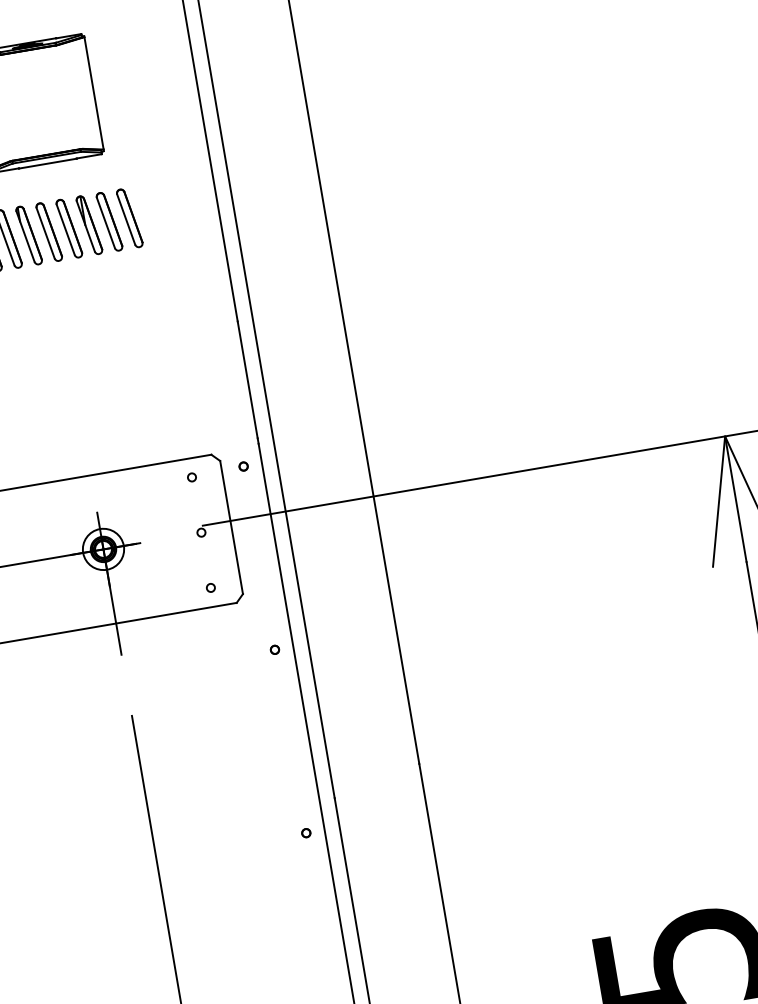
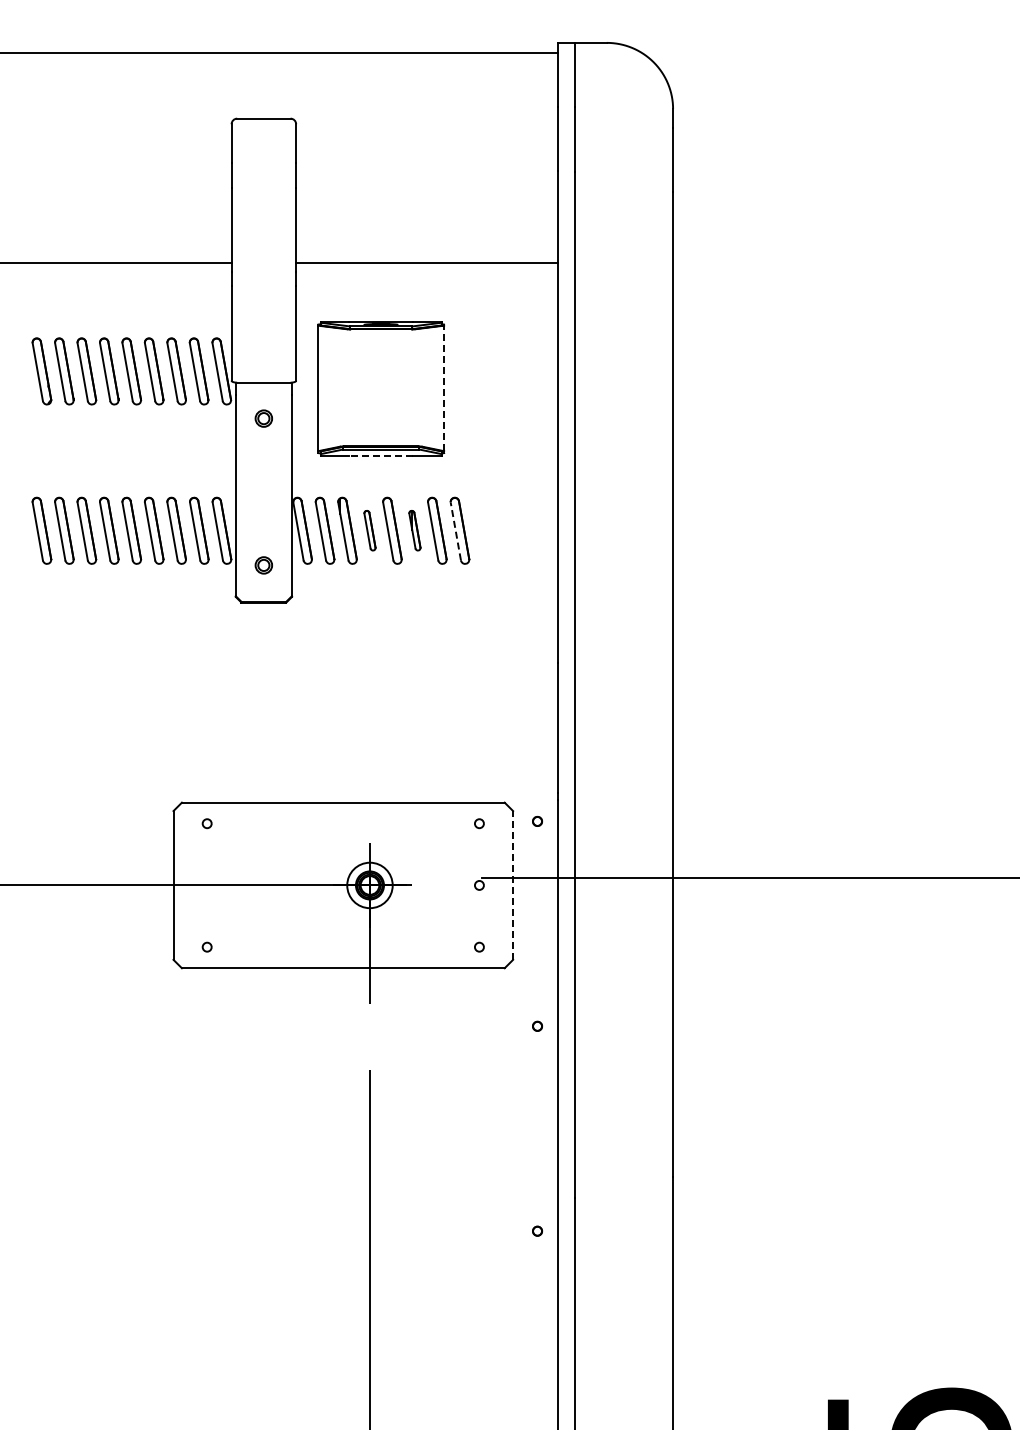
line: (94, 93) -> (444, 388), solid -> dashed
line: (47, 164) -> (380, 456), solid -> dashed
line: (125, 218) -> (455, 530), solid -> dashed
part: (89, 225) -> (414, 530), size x0.6
part: (48, 231) -> (369, 530), size x0.6
line: (231, 526) -> (513, 884), solid -> dashed

